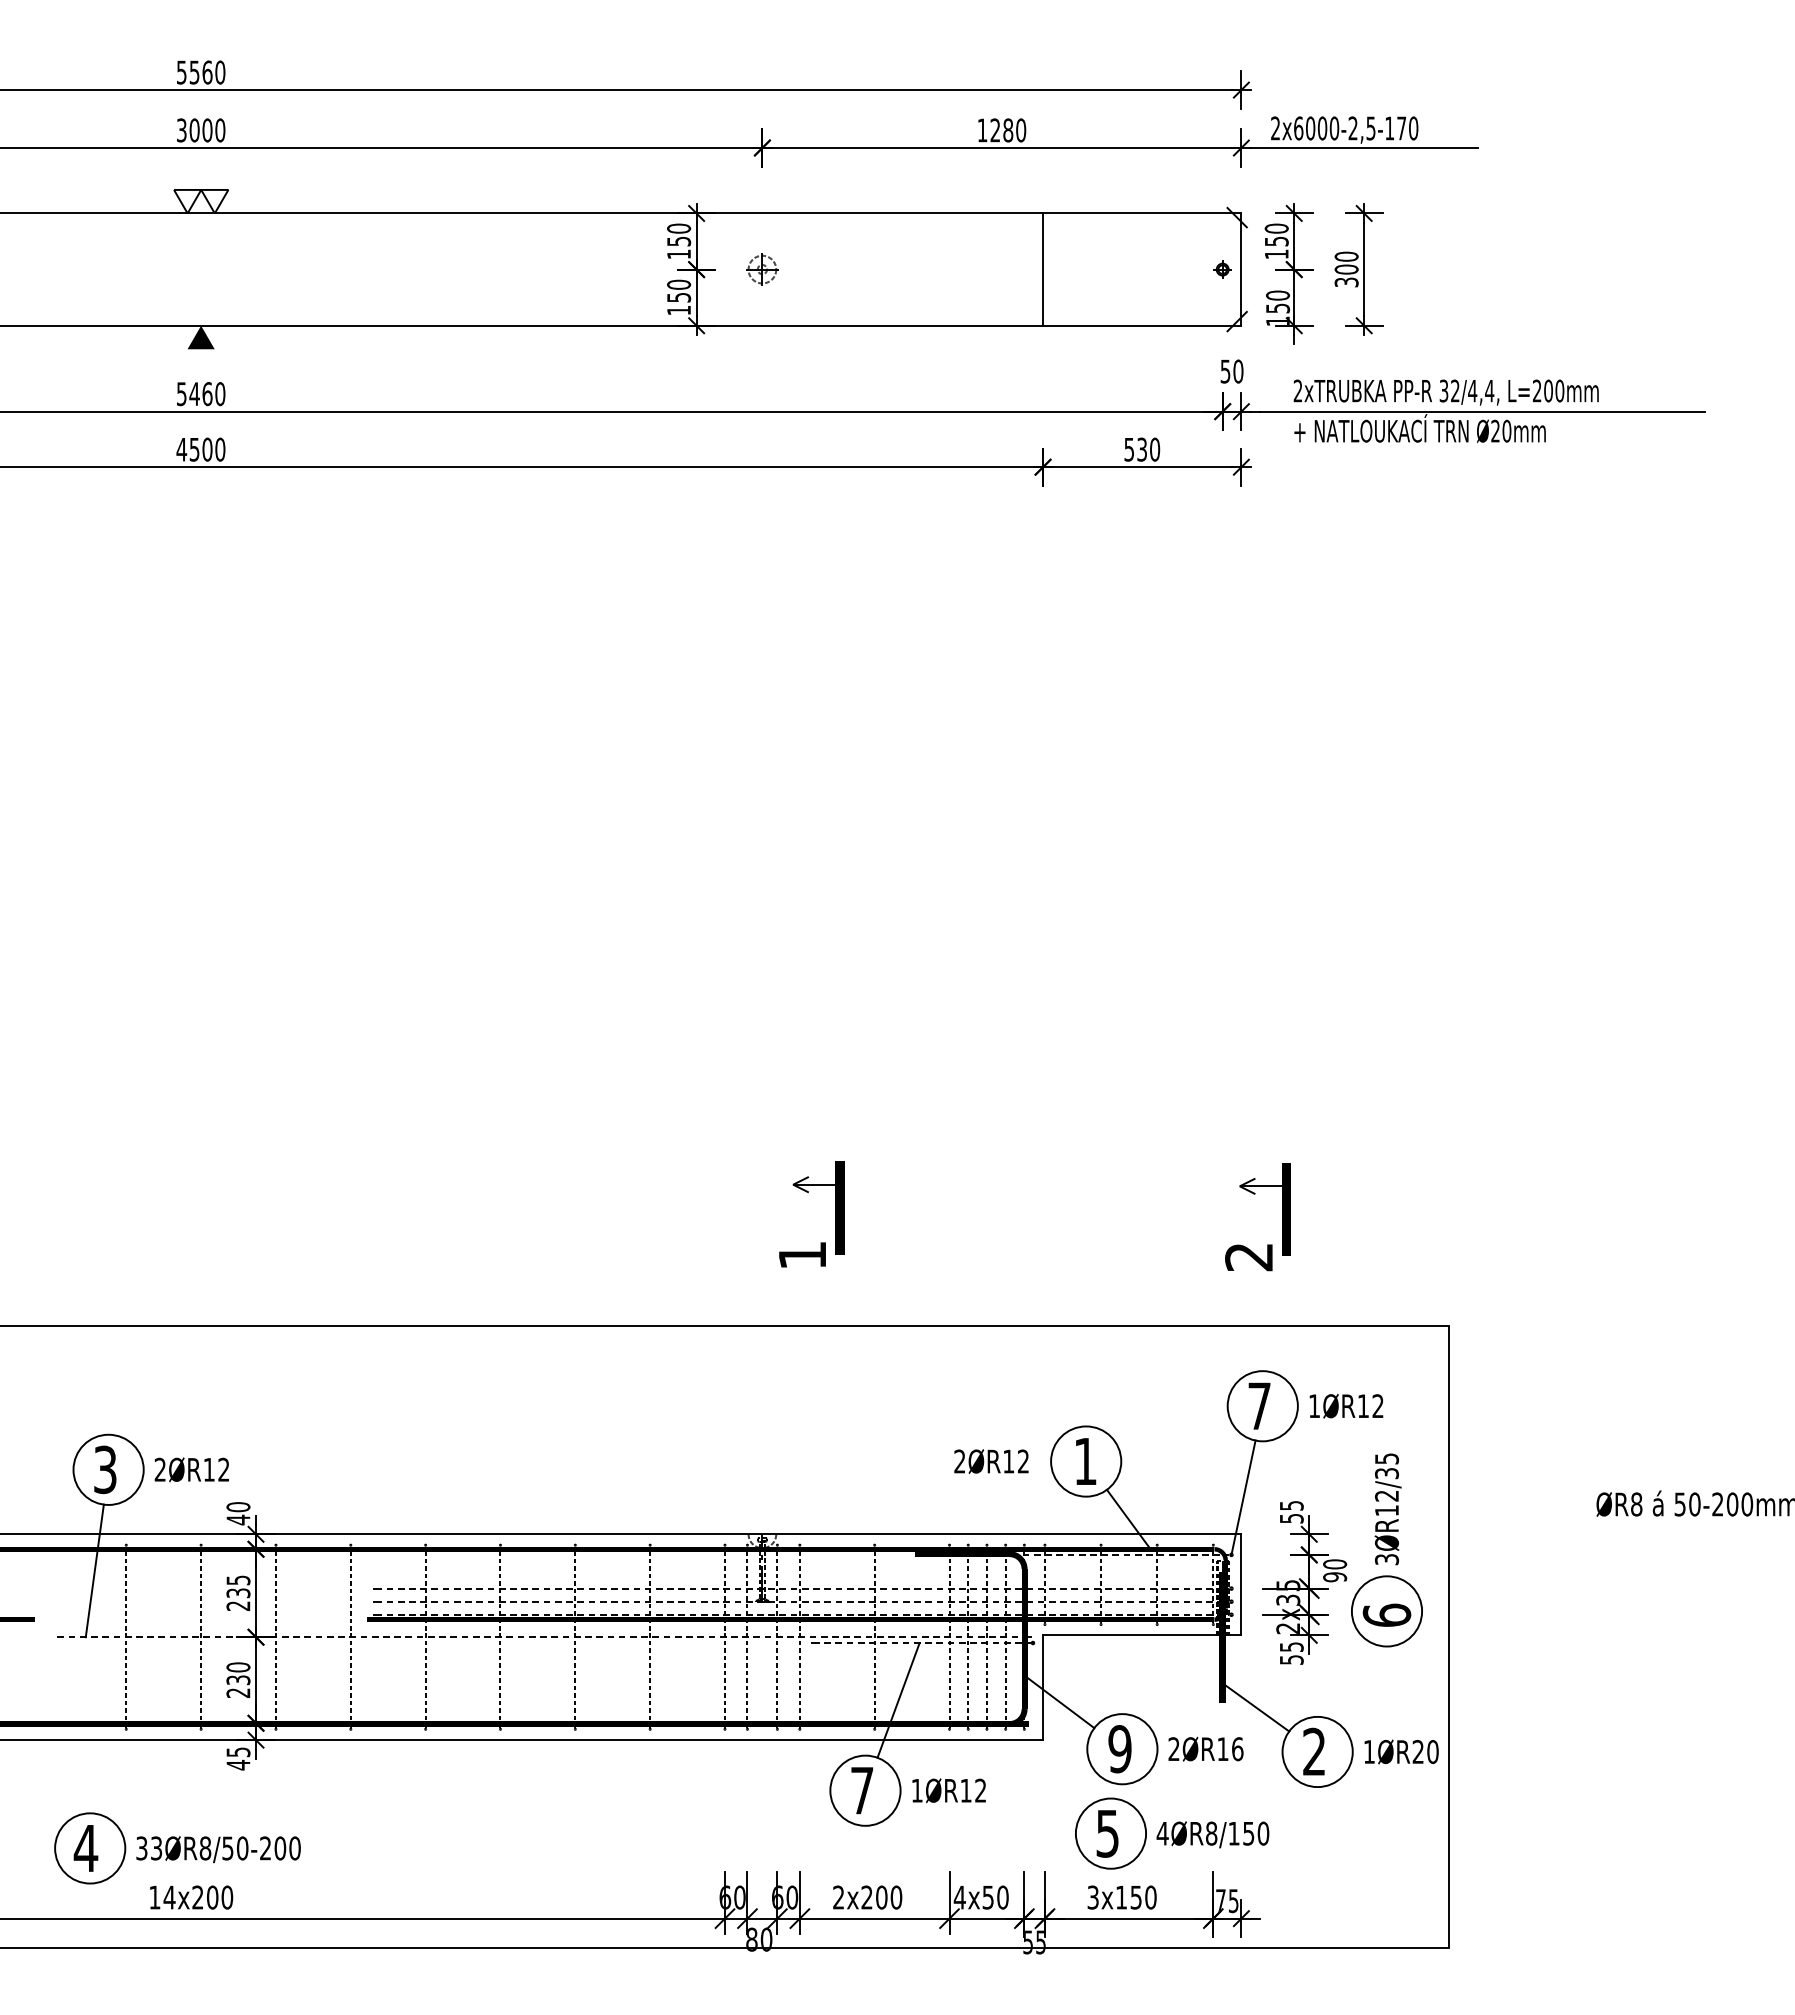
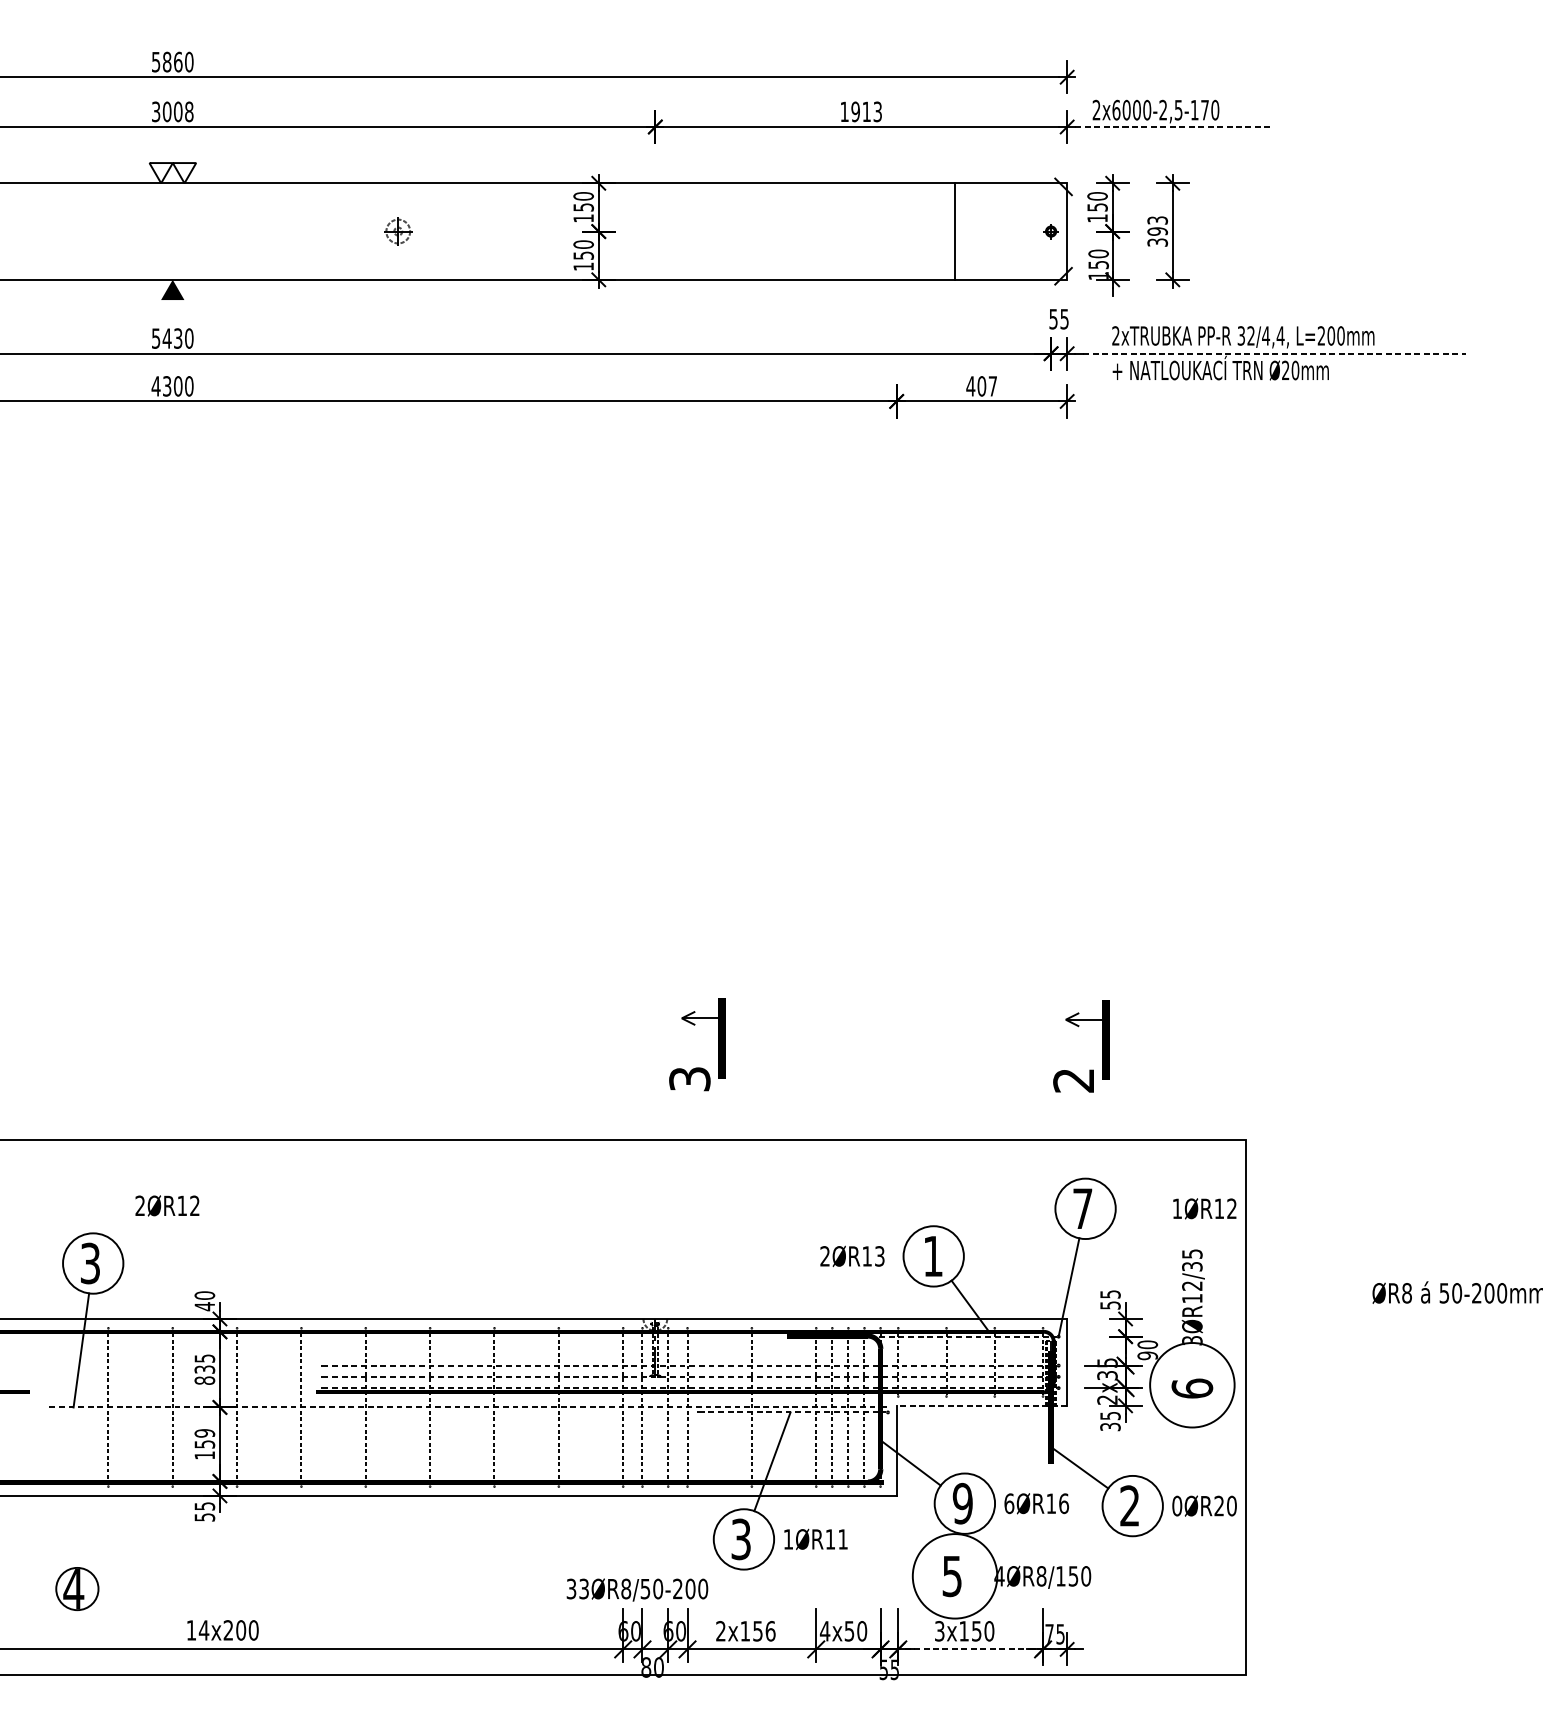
text: (194, 72) -> (167, 62), 5560 -> 5860
text: (220, 130) -> (189, 111), 3000 -> 3008
text: (1008, 130) -> (866, 111), 1280 -> 1913
line: (1363, 148) -> (1172, 127), solid -> dashed
text: (1346, 262) -> (1157, 225), 300 -> 393
part: (762, 269) -> (398, 231), moved
line: (1043, 269) -> (955, 231), moved
text: (1238, 371) -> (1064, 319), 50 -> 55
text: (207, 394) -> (178, 338), 5460 -> 5430
line: (1483, 411) -> (1275, 353), solid -> dashed
text: (194, 448) -> (167, 385), 4500 -> 4300
text: (1142, 449) -> (982, 386), 530 -> 407
text: (802, 1255) -> (689, 1079), 1 -> 3
text: (1346, 1405) -> (1204, 1208), moved
text: (1023, 1461) -> (879, 1256), 2ØR12 -> 2ØR13
text: (191, 1469) -> (167, 1205), moved
text: (238, 1606) -> (204, 1381), 235 -> 835
circle: (1386, 1611) -> (1191, 1385), size x1.4
line: (1141, 1635) -> (981, 1405), solid -> dashed
text: (1291, 1659) -> (1110, 1426), 55 -> 35
text: (238, 1679) -> (204, 1443), 230 -> 159
text: (1173, 1749) -> (1008, 1503), 2ØR16 -> 6ØR16
text: (1369, 1752) -> (1177, 1506), 1ØR20 -> 0ØR20
text: (238, 1764) -> (204, 1516), 45 -> 55
text: (862, 1790) -> (741, 1539), 7 -> 3
text: (980, 1790) -> (842, 1539), 1ØR12 -> 1ØR11
circle: (1110, 1833) -> (954, 1576), size x1.4
circle: (90, 1848) -> (77, 1589), size x0.7
text: (218, 1849) -> (637, 1589), moved
text: (191, 1897) -> (222, 1630), moved
text: (881, 1897) -> (757, 1631), 2x200 -> 2x156
line: (1128, 1918) -> (970, 1649), solid -> dashed

